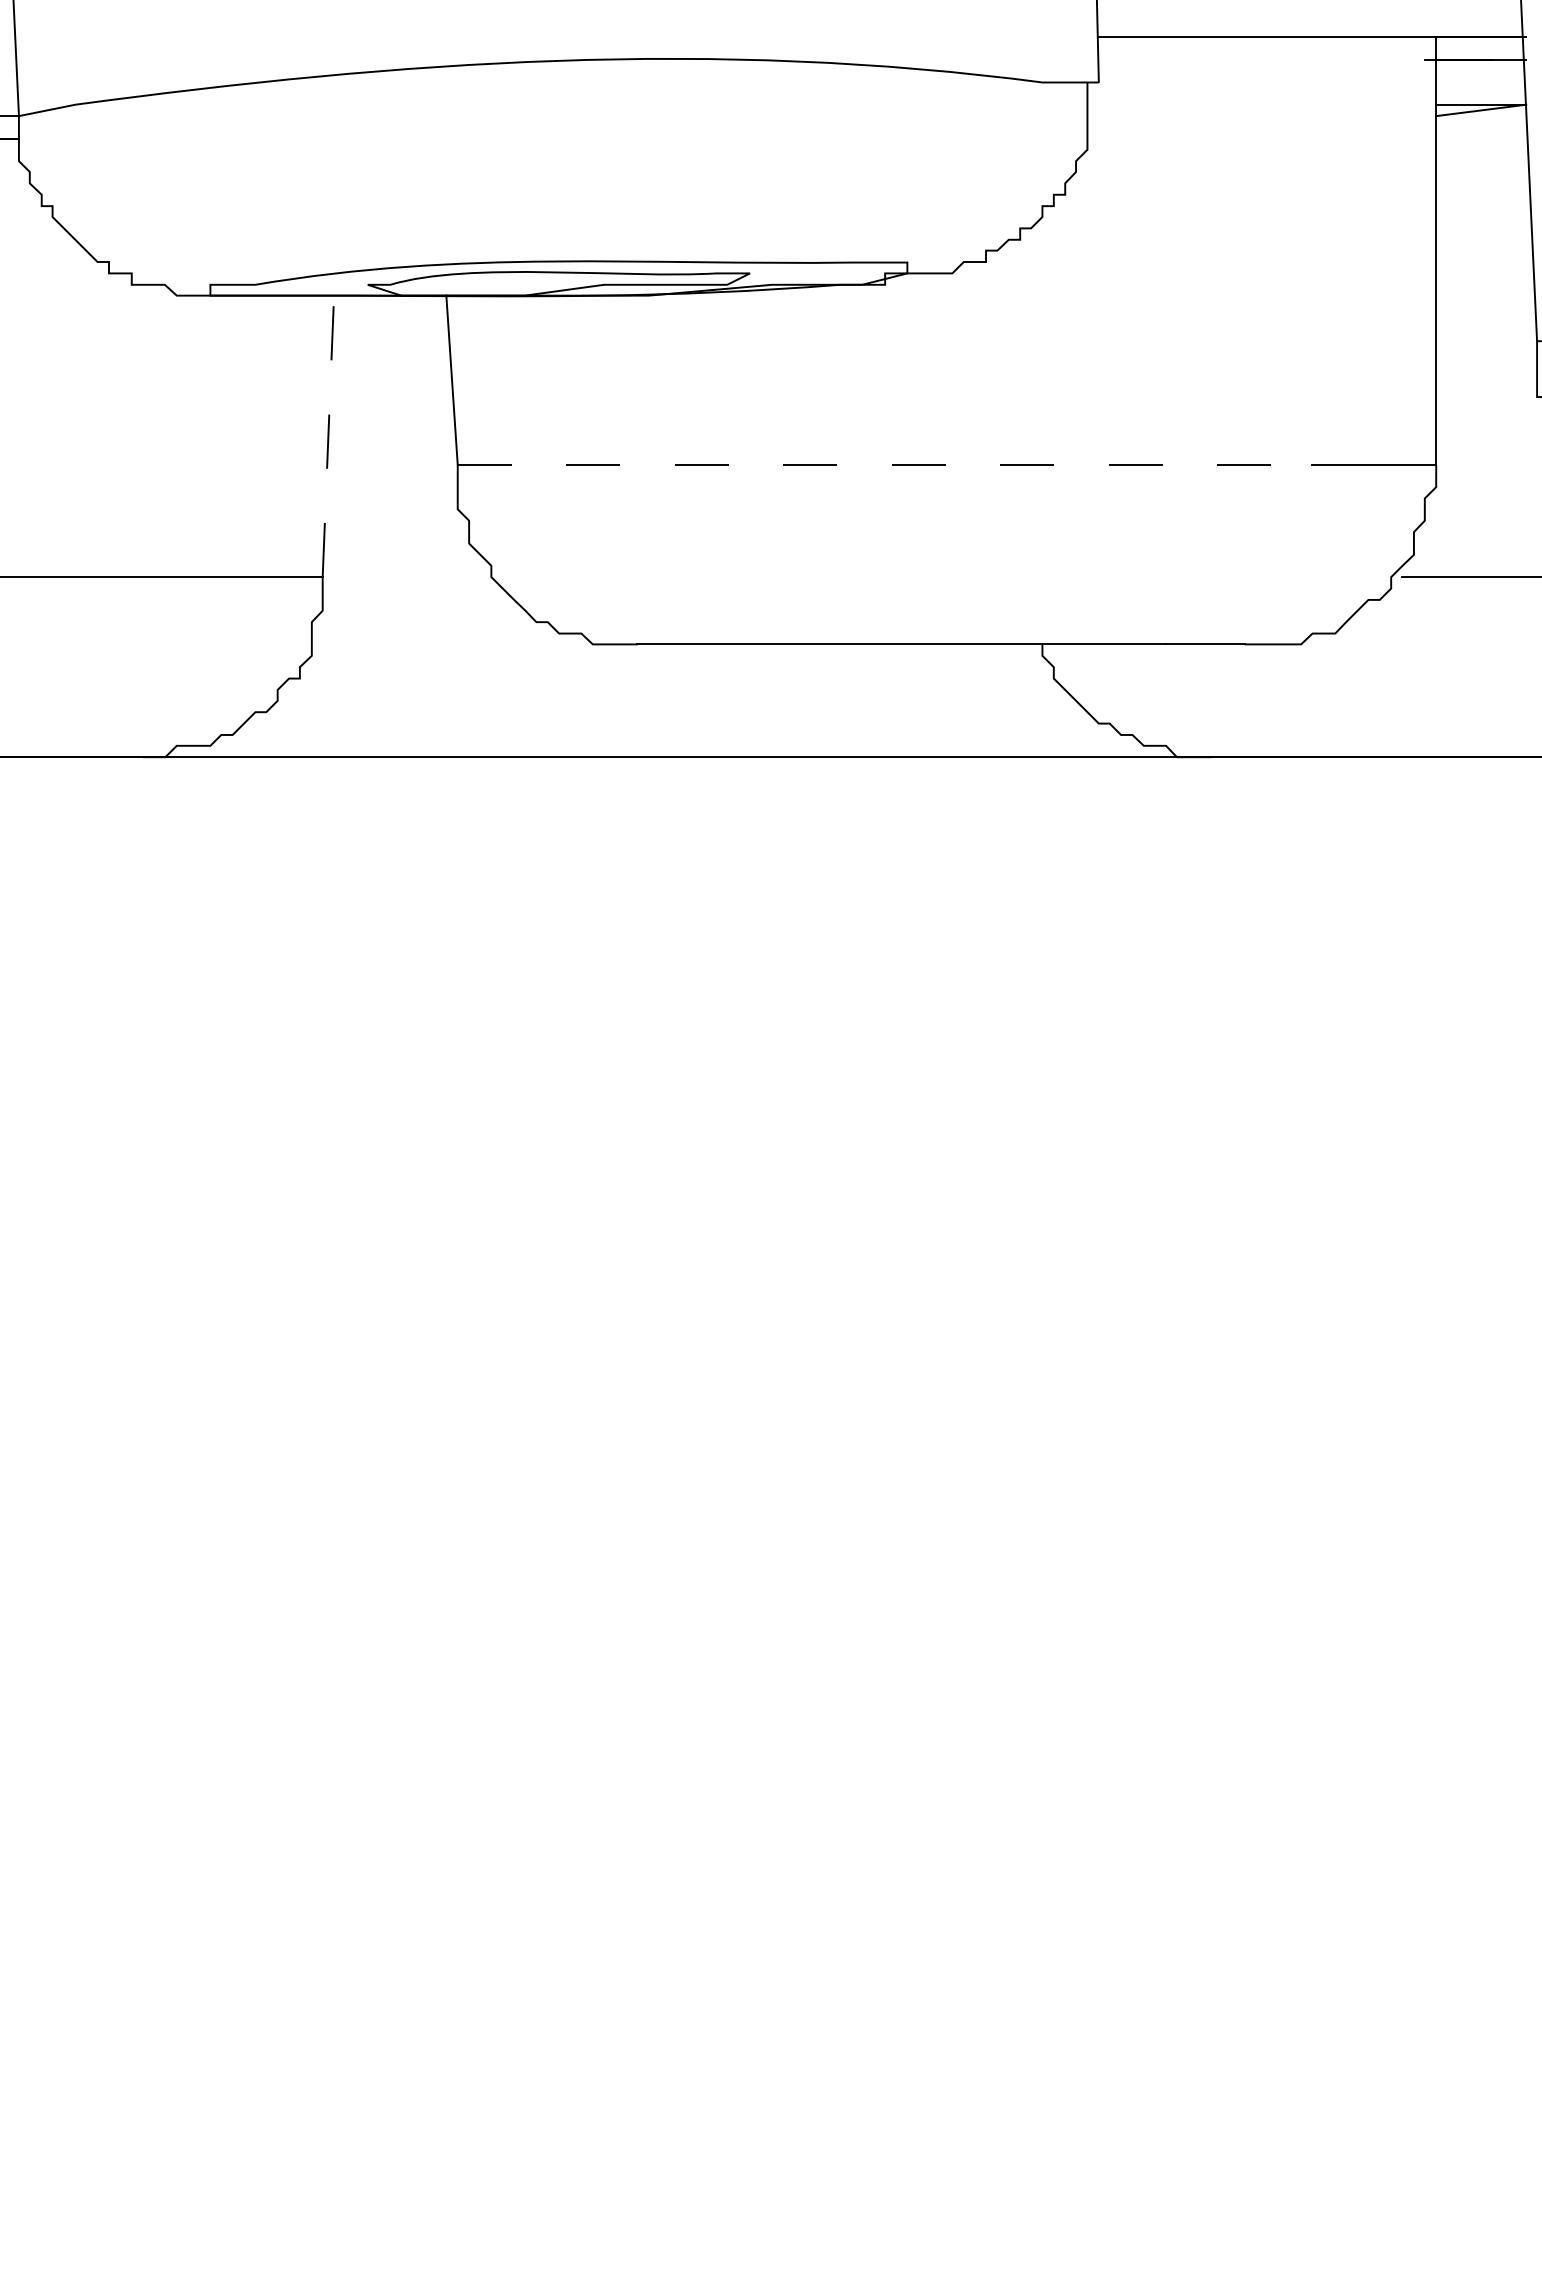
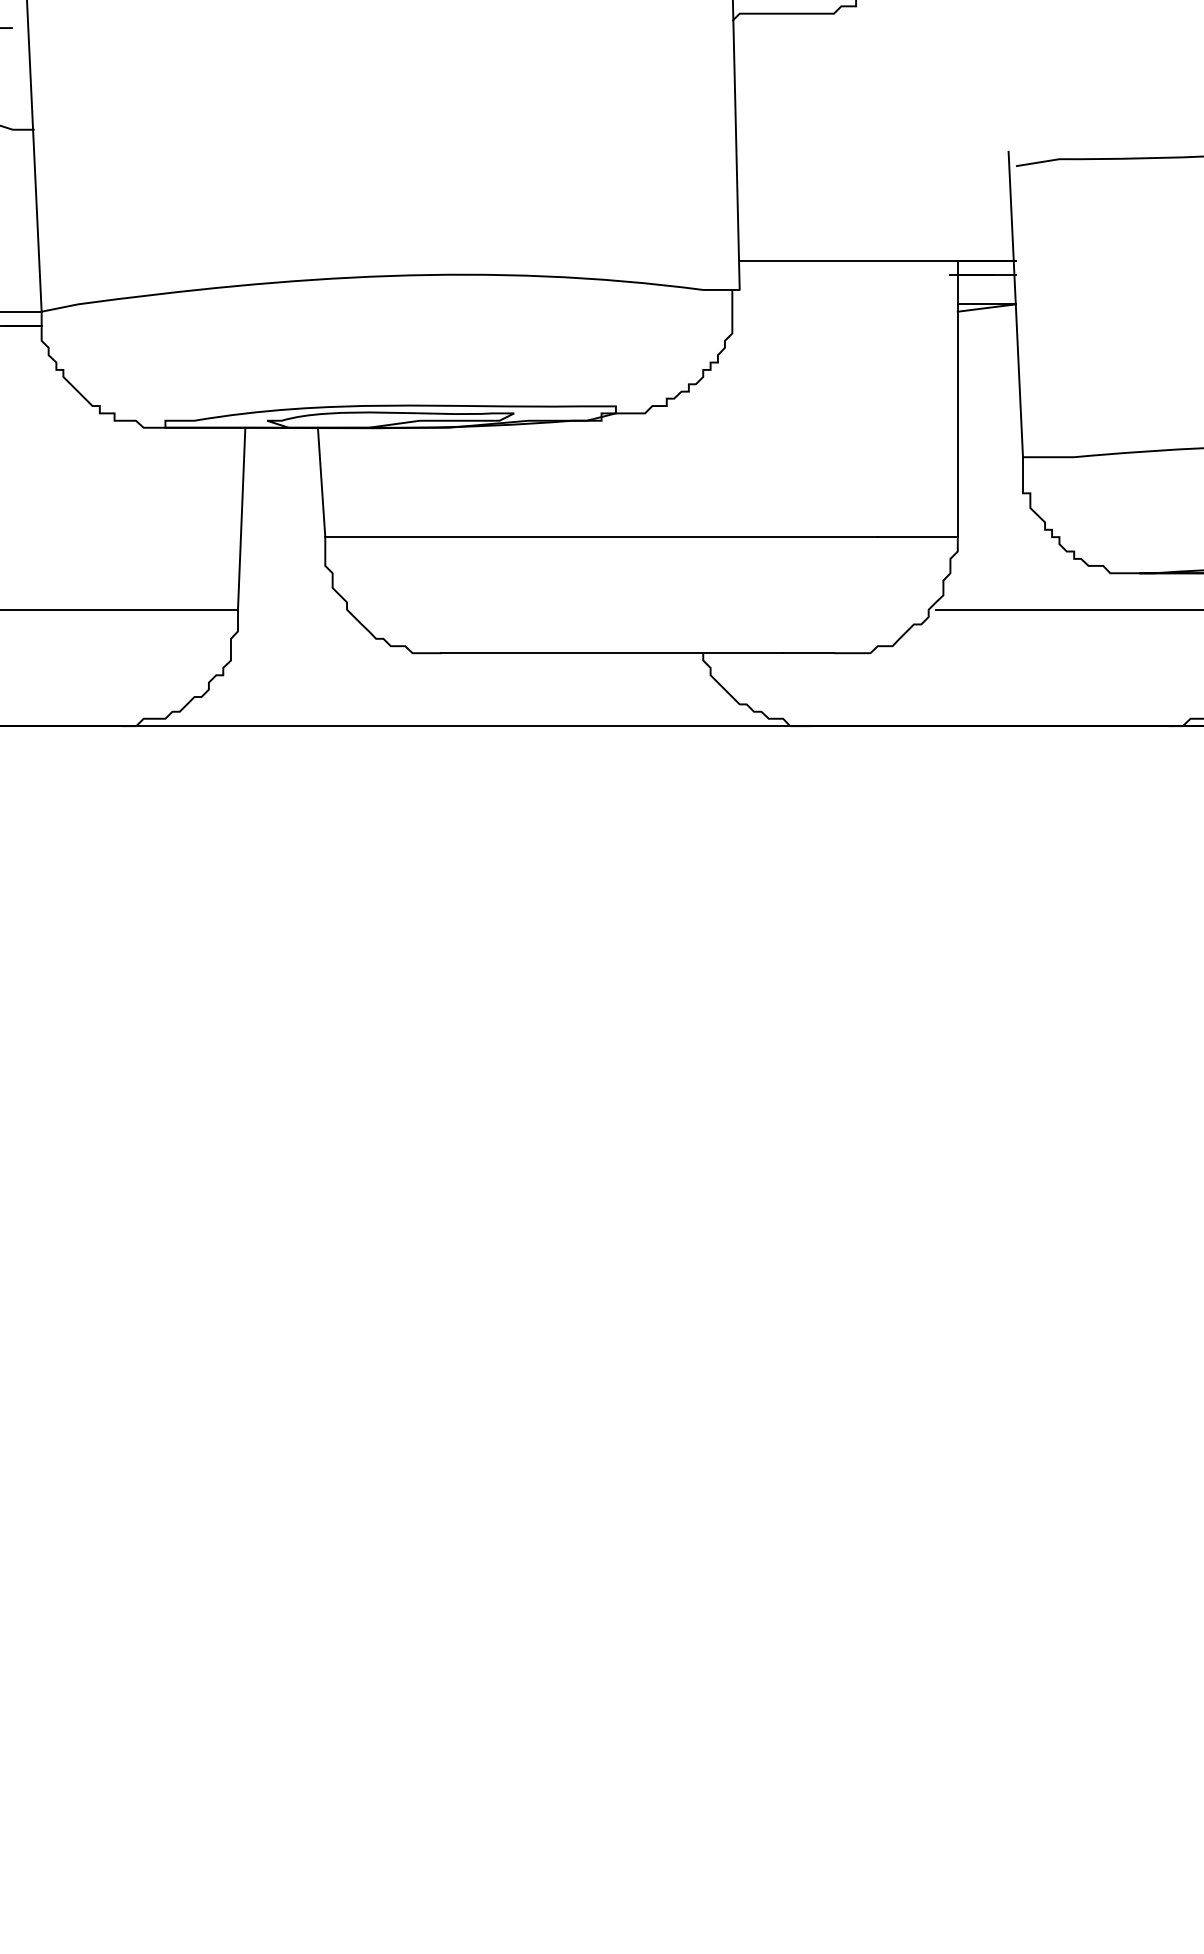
line: (328, 436) -> (241, 518), dashed -> solid
line: (885, 465) -> (601, 537), dashed -> solid

